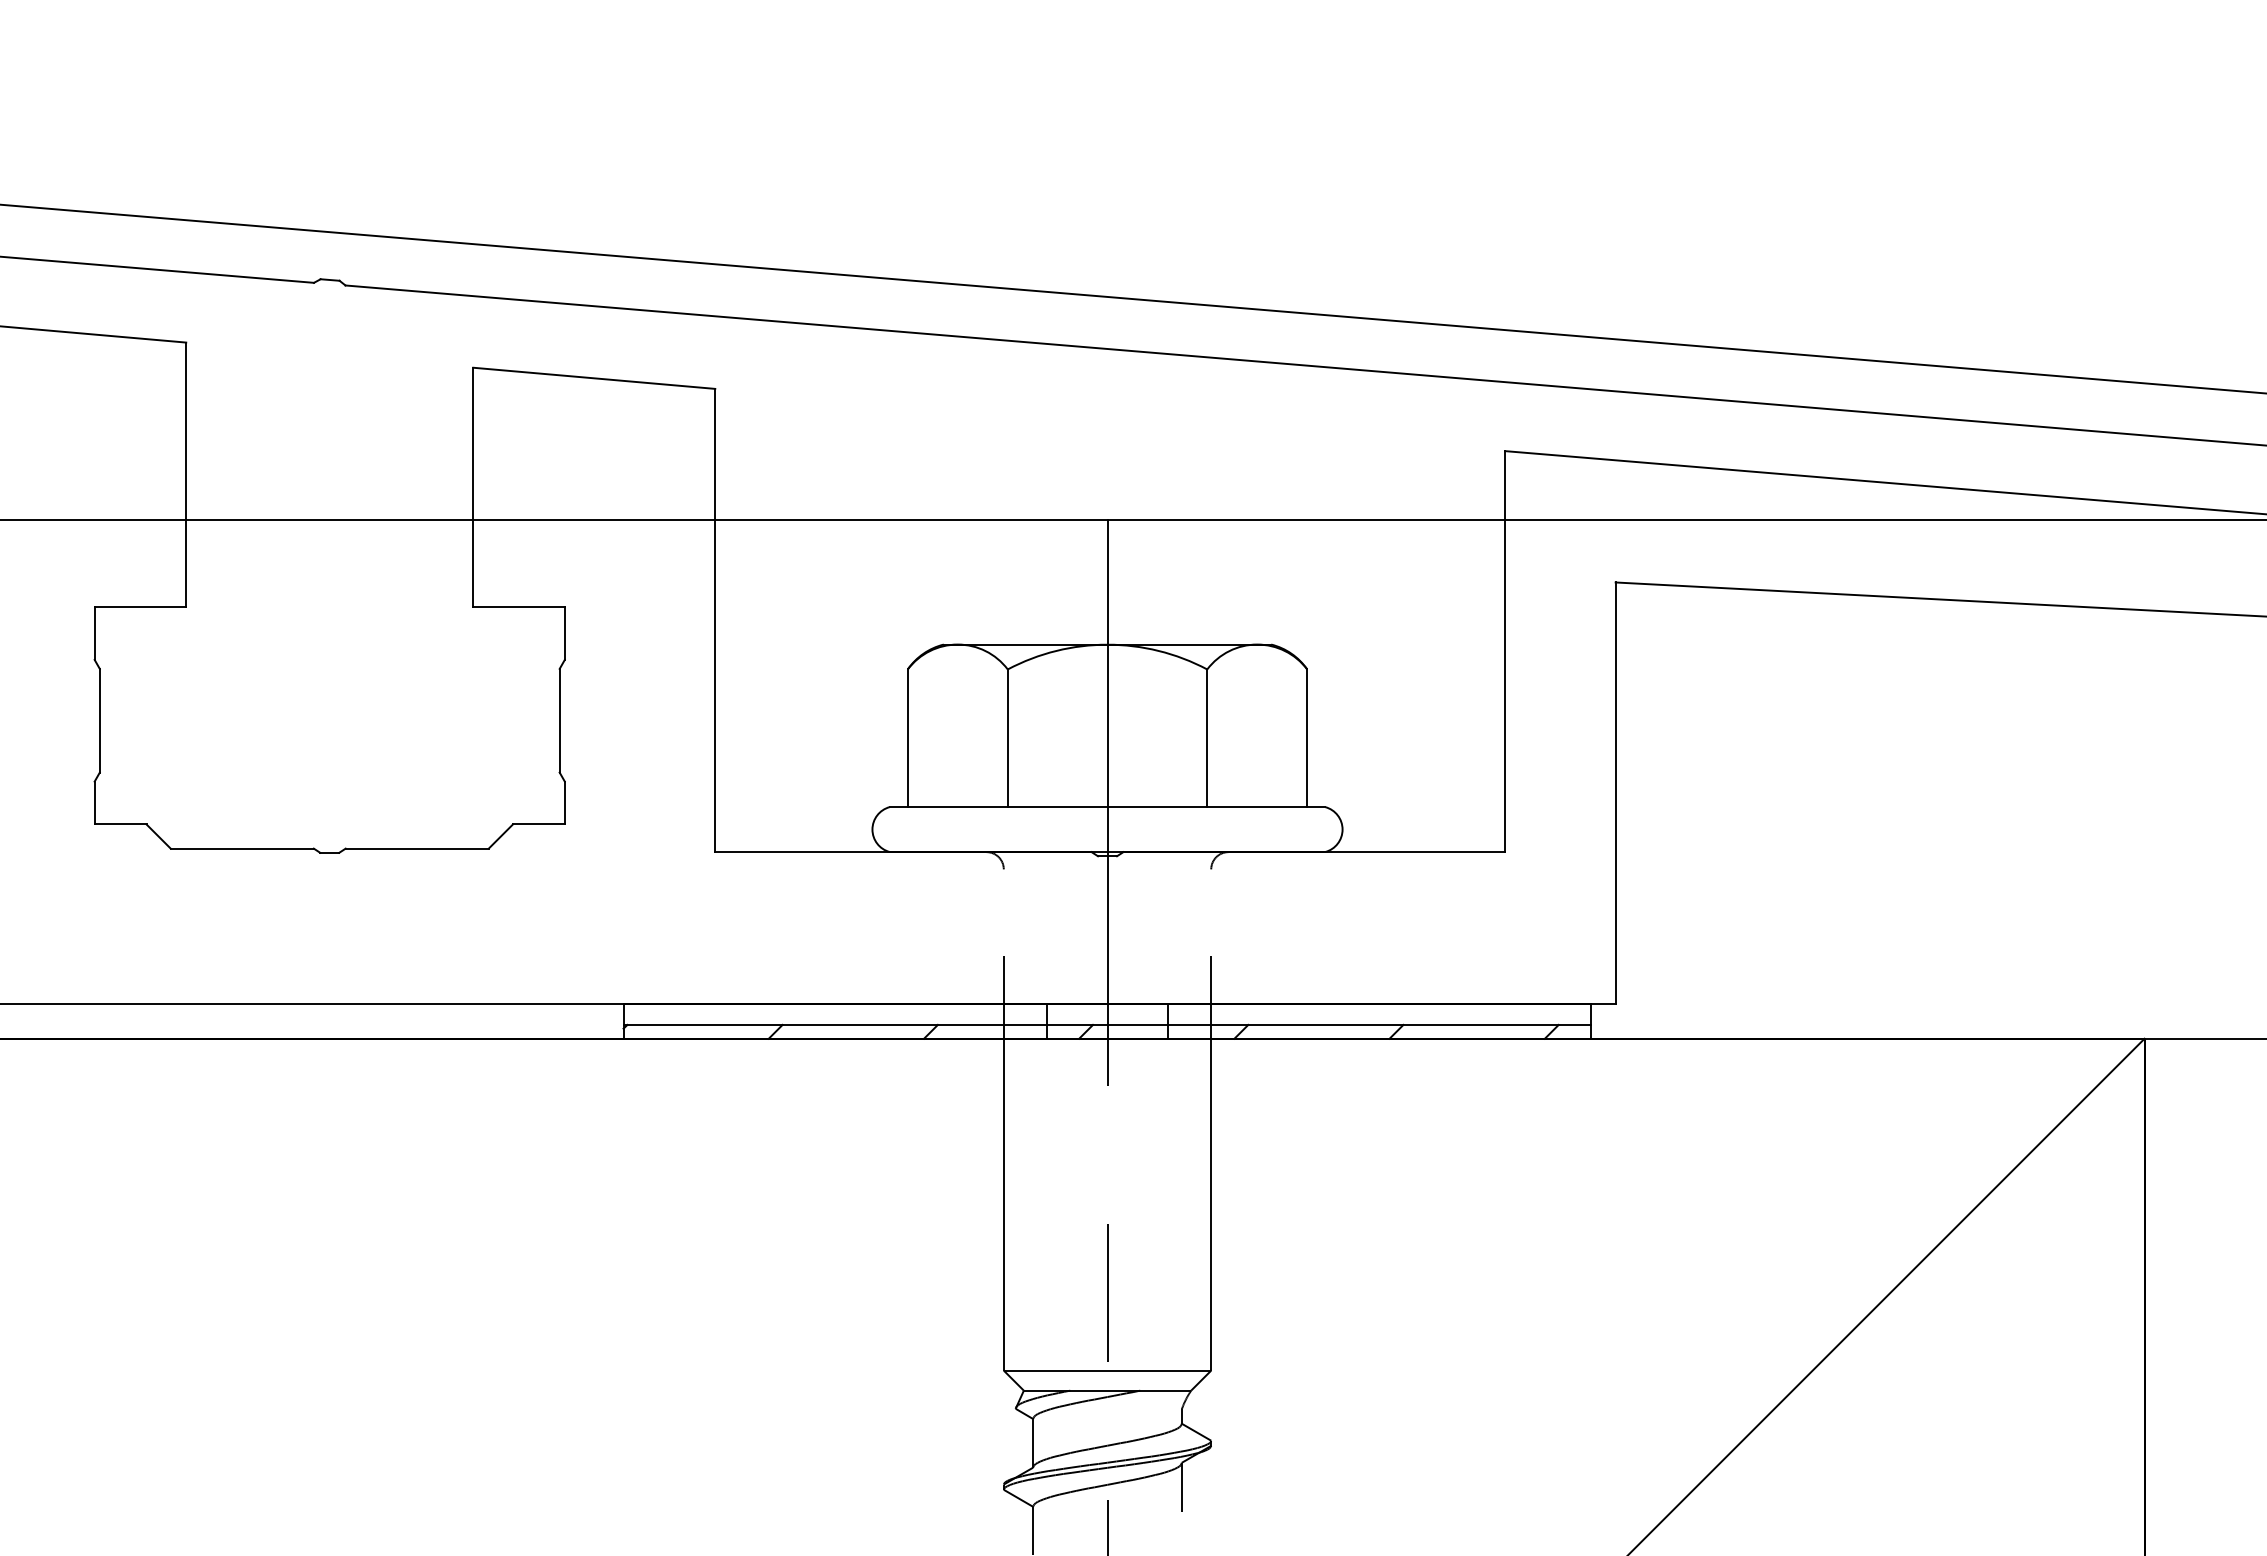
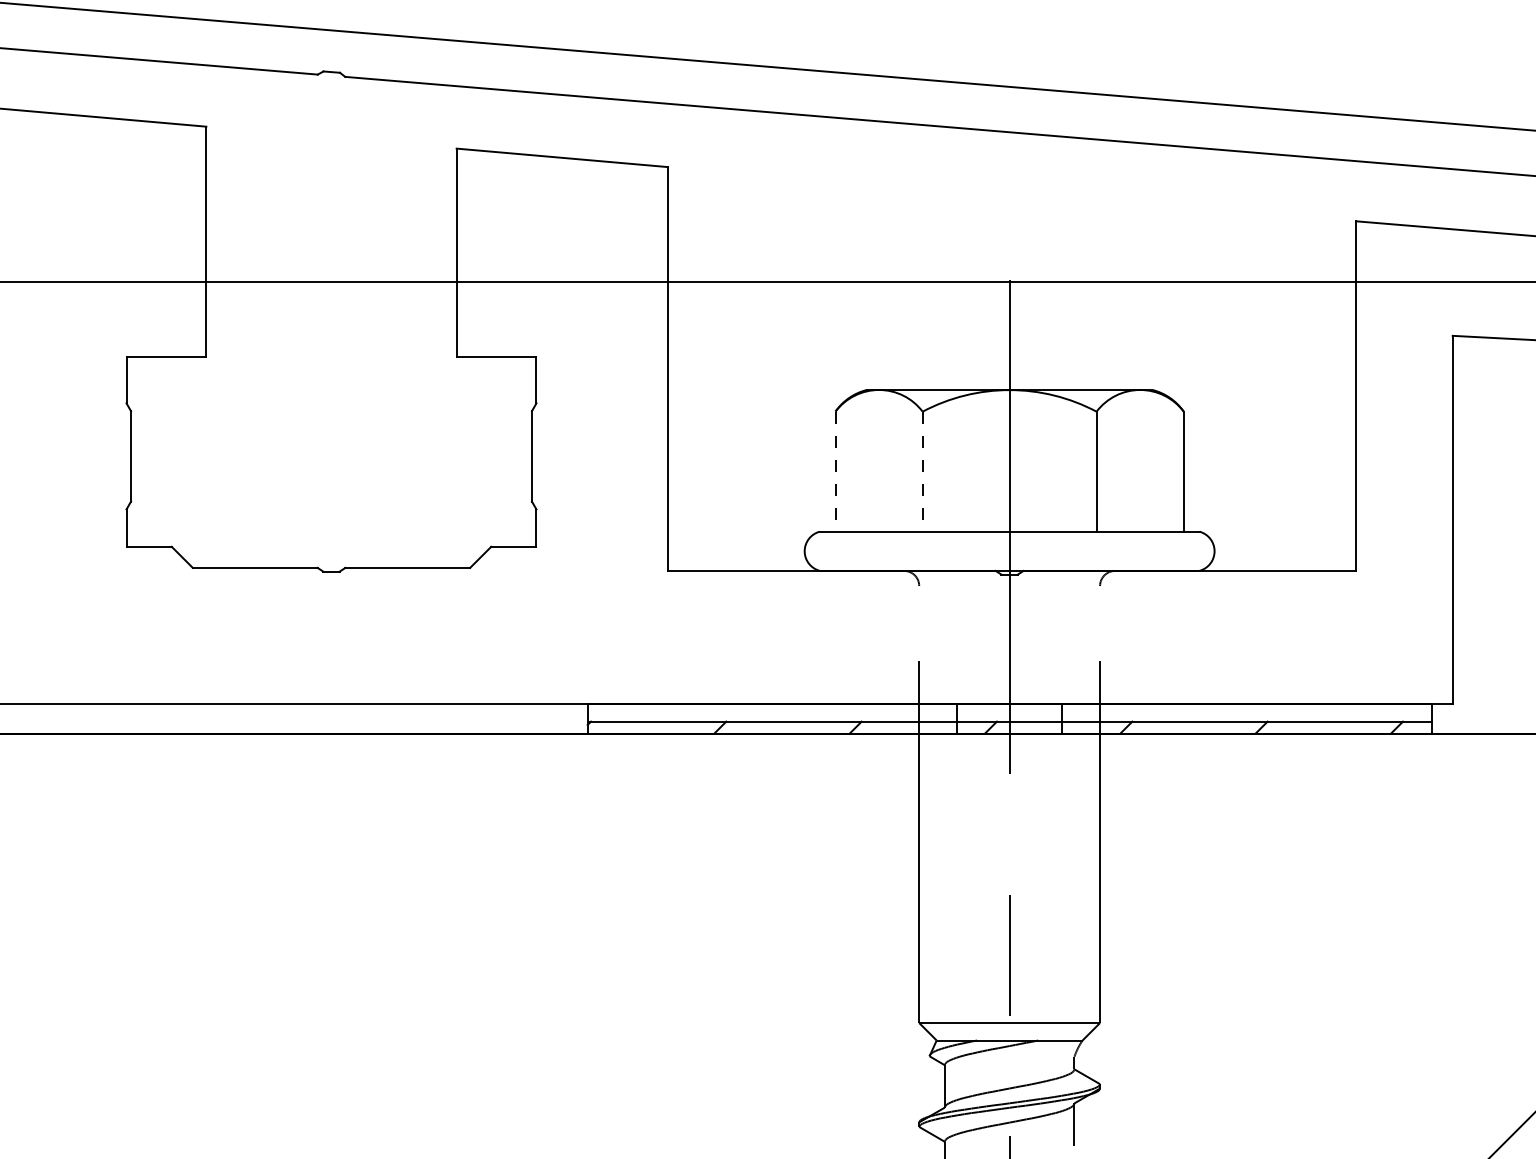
line: (908, 738) -> (836, 471), solid -> dashed
line: (1007, 738) -> (922, 471), solid -> dashed

